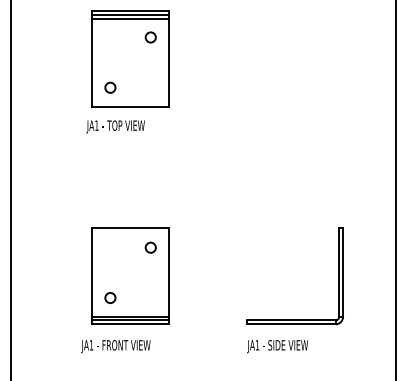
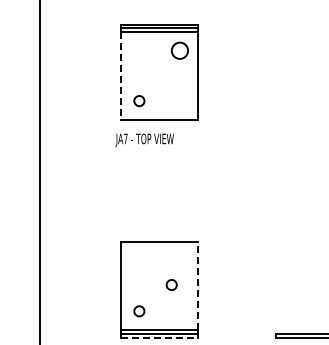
circle: (150, 37) -> (179, 50), size x1.6
line: (91, 63) -> (120, 76), solid -> dashed
text: (96, 125) -> (125, 138), JA1 -> JA7
circle: (150, 247) -> (171, 284), moved
line: (169, 272) -> (198, 285), solid -> dashed
line: (130, 324) -> (159, 337), solid -> dashed

